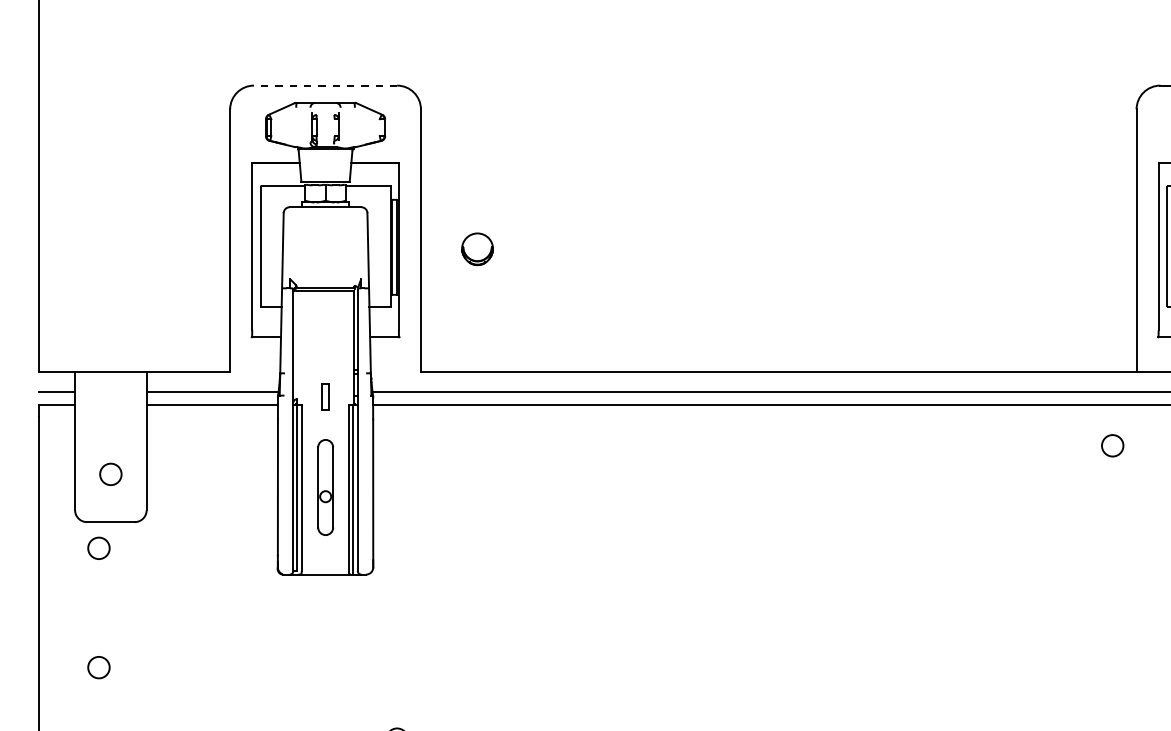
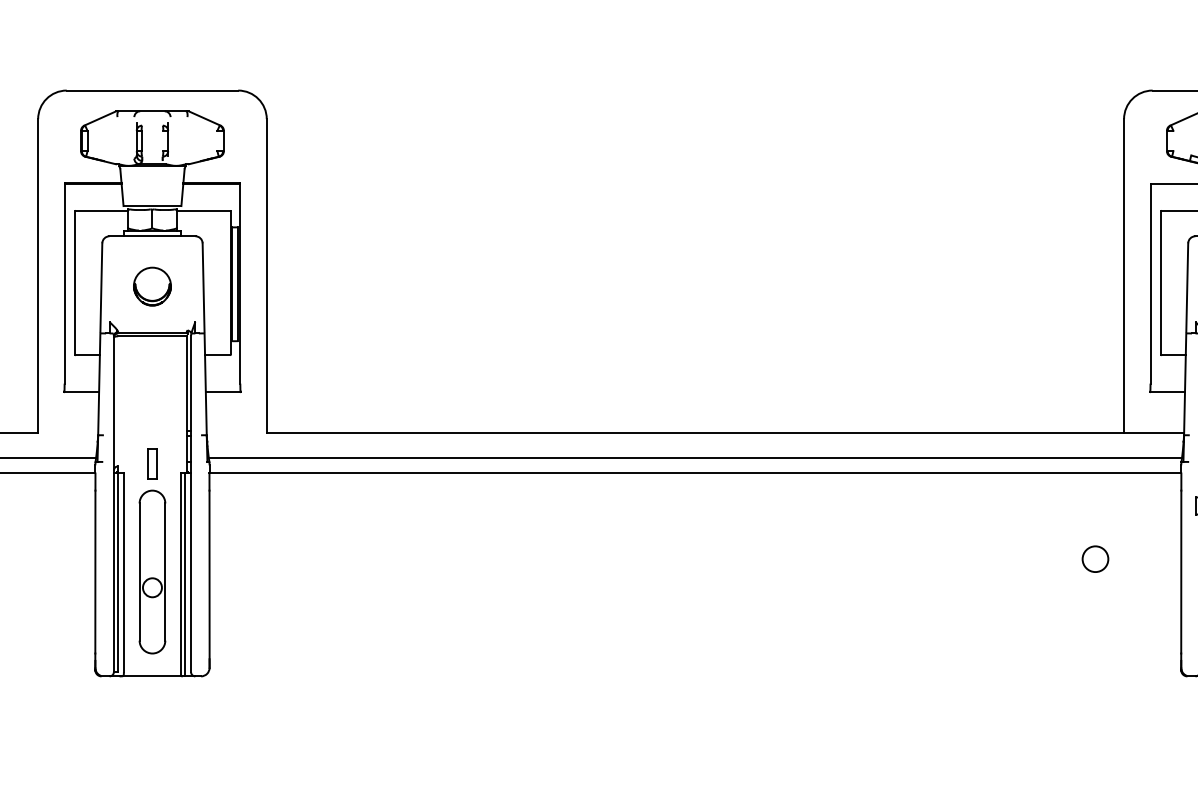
line: (325, 85) -> (152, 90), dashed -> solid
part: (477, 249) -> (152, 286), moved
circle: (1112, 445) -> (1095, 558), moved
part: (325, 487) -> (152, 572), size x1.43

